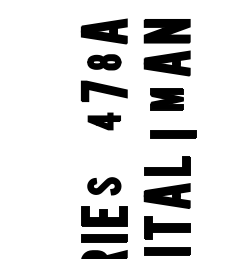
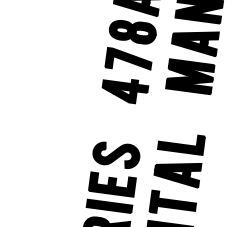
part: (104, 62) -> (132, 32), size x1.43
part: (166, 99) -> (189, 76), size x1.43
part: (104, 121) -> (125, 90), size x1.43
part: (173, 134) -> (191, 112), removed
part: (104, 185) -> (116, 153), size x1.43

